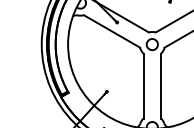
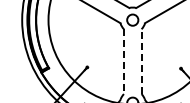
line: (161, 85) -> (141, 61), solid -> dashed
line: (143, 86) -> (123, 62), solid -> dashed

